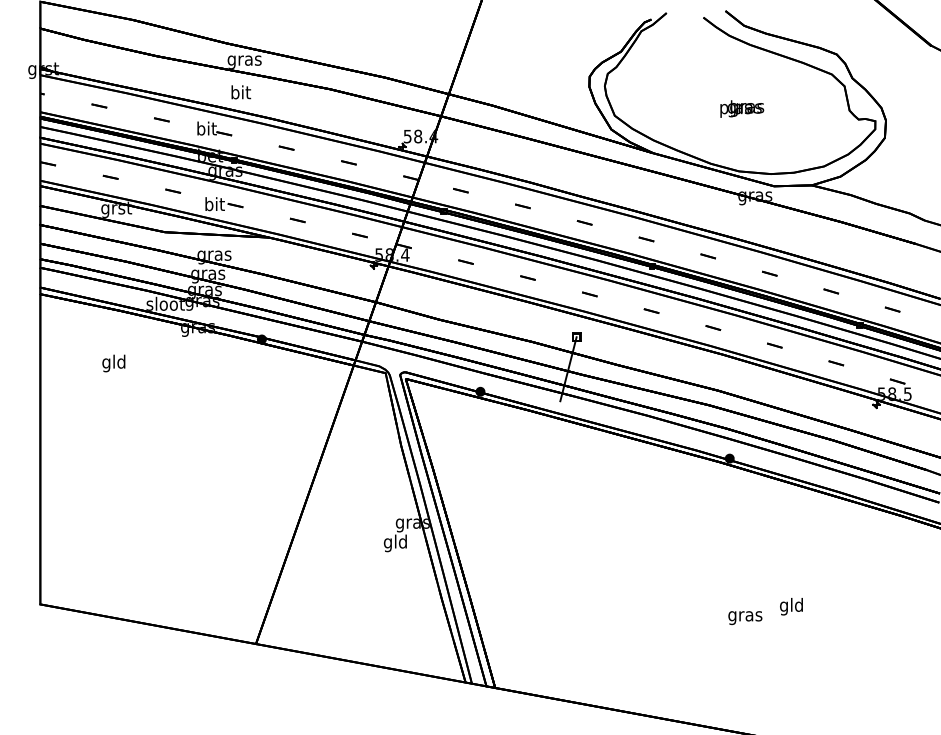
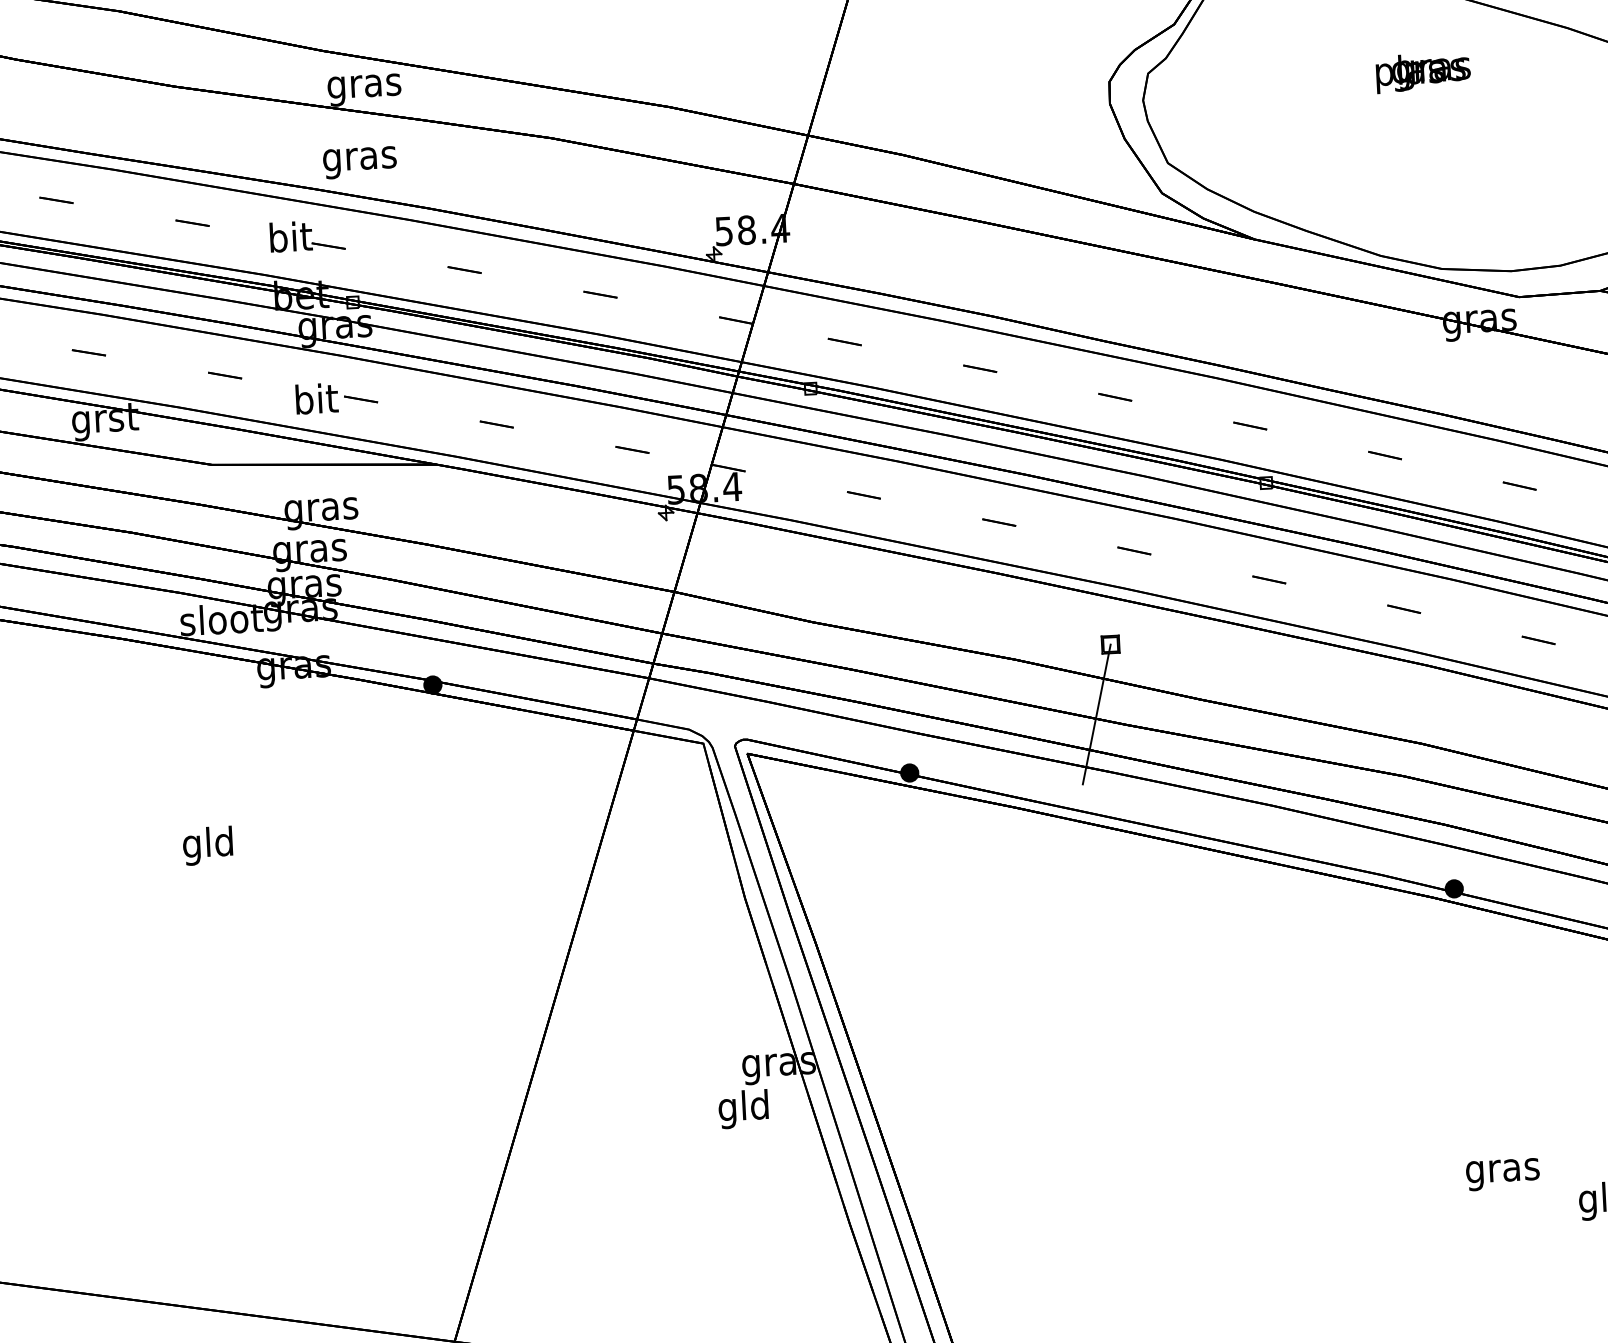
text: (240, 93) -> (359, 157), bit -> gras
text: (742, 108) -> (1423, 71), moved
text: (113, 363) -> (207, 845), moved
text: (745, 618) -> (1503, 1175), moved

